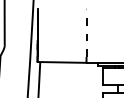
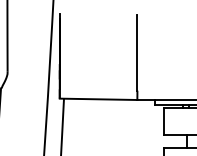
line: (86, 33) -> (137, 53), dashed -> solid

